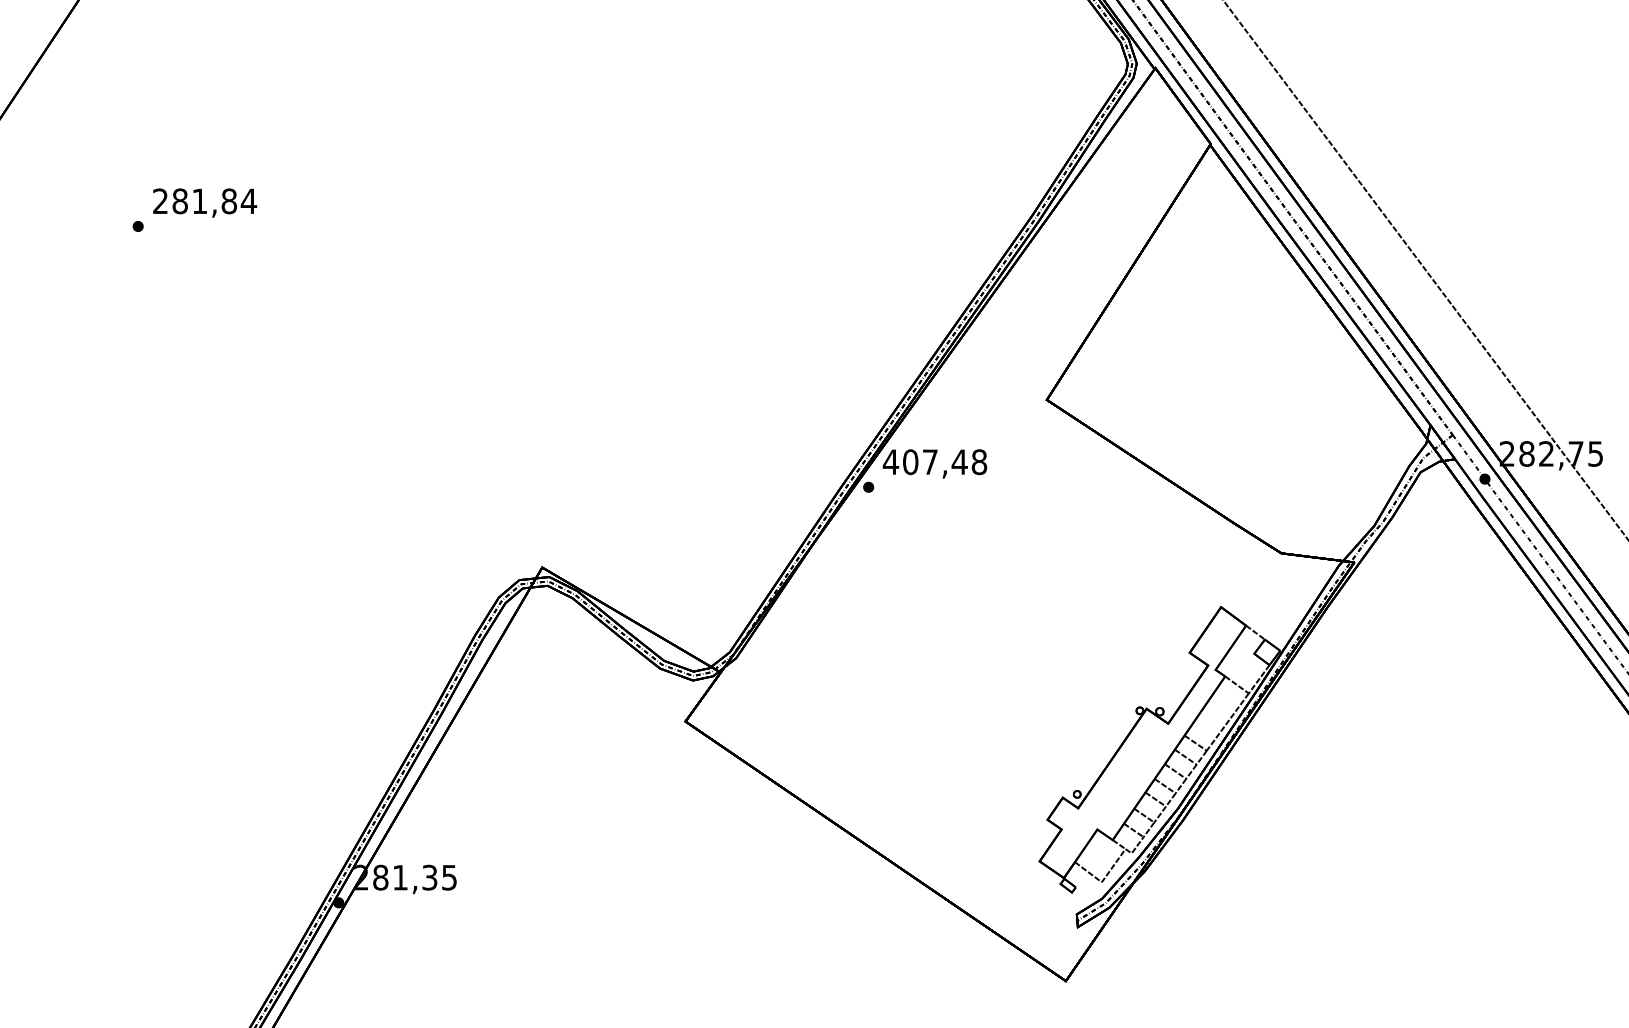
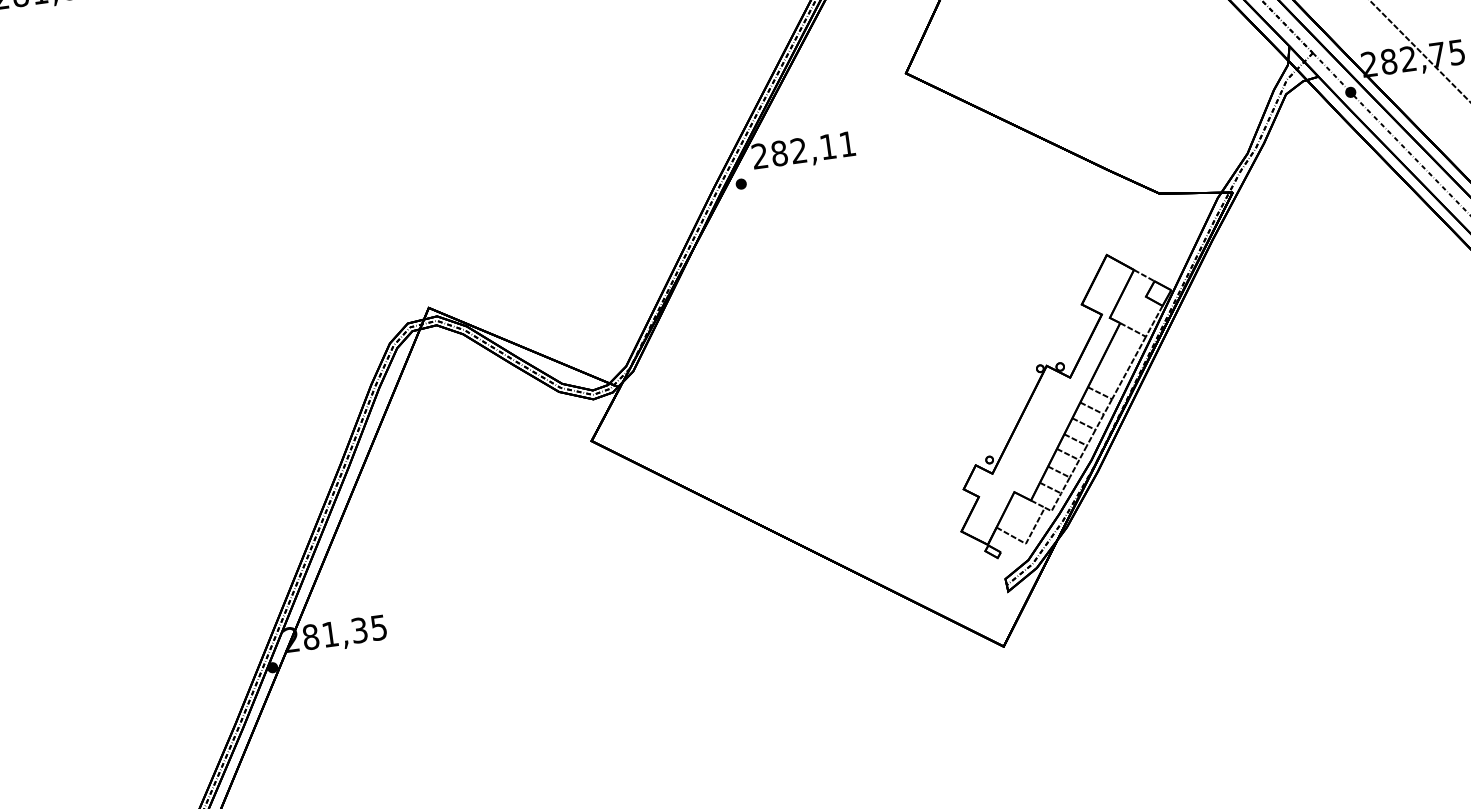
text: (934, 462) -> (803, 150), 407,48 -> 282,11

